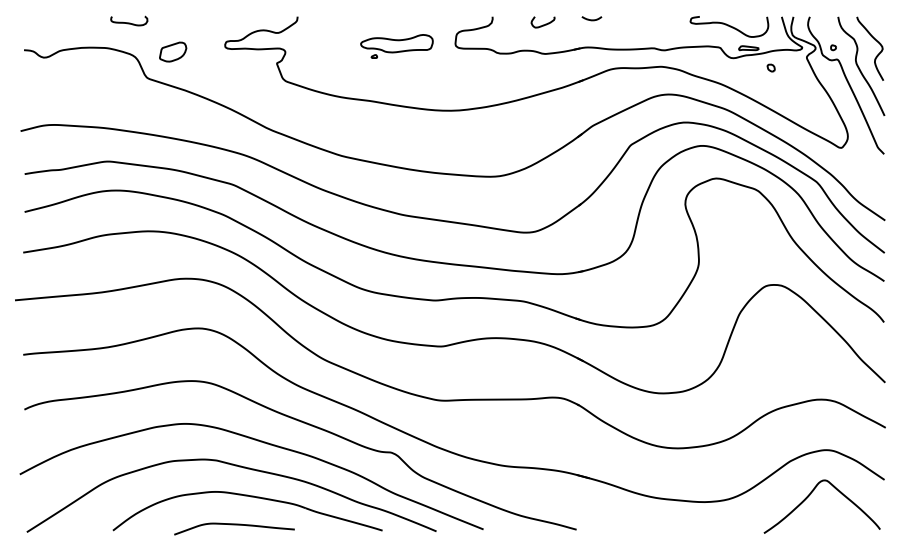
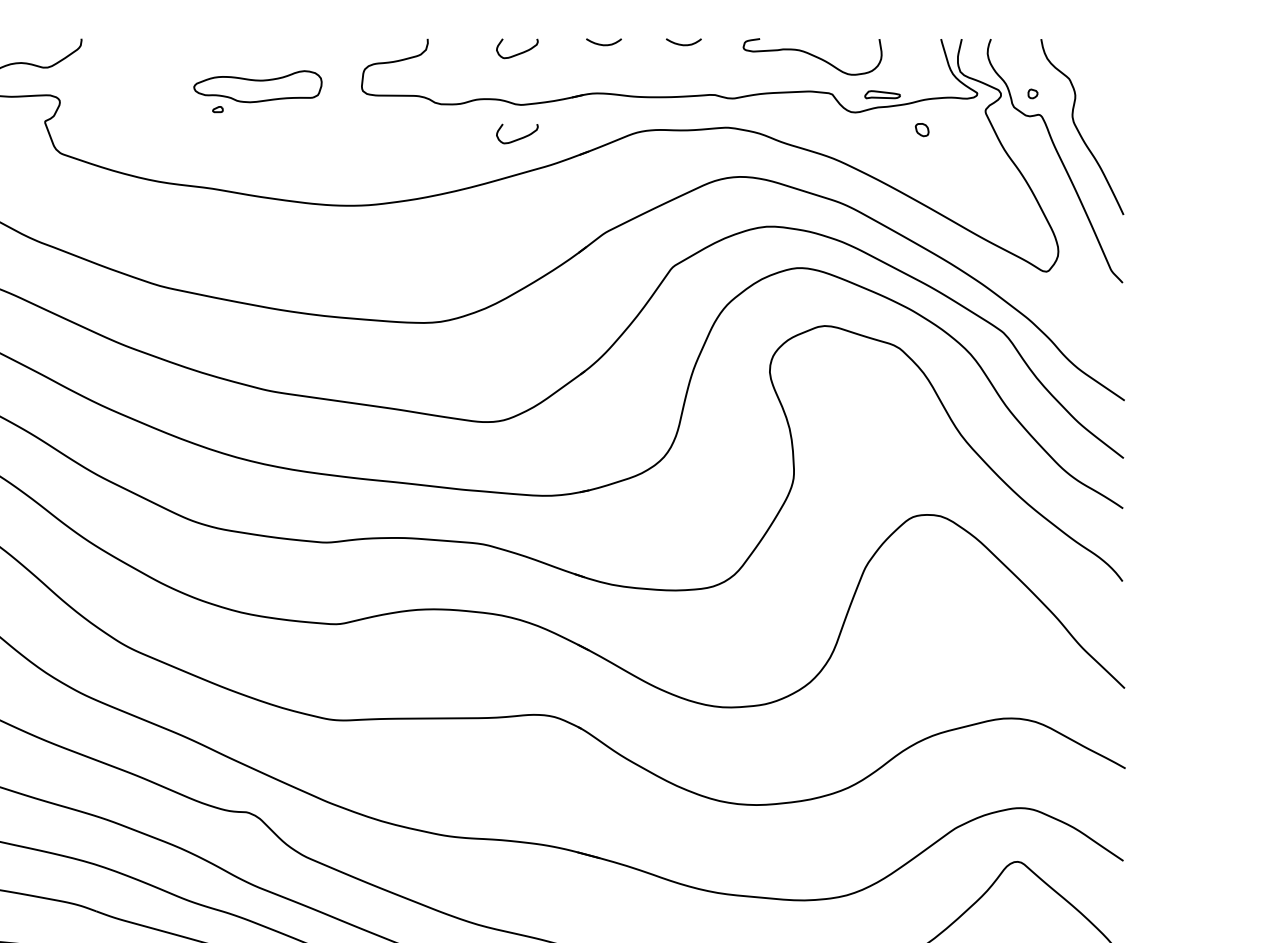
curve: (636, 19) -> (683, 43), added
curve: (729, 26) -> (812, 56), moved
curve: (876, 41) -> (1109, 82), removed
curve: (542, 72) -> (516, 137), added

